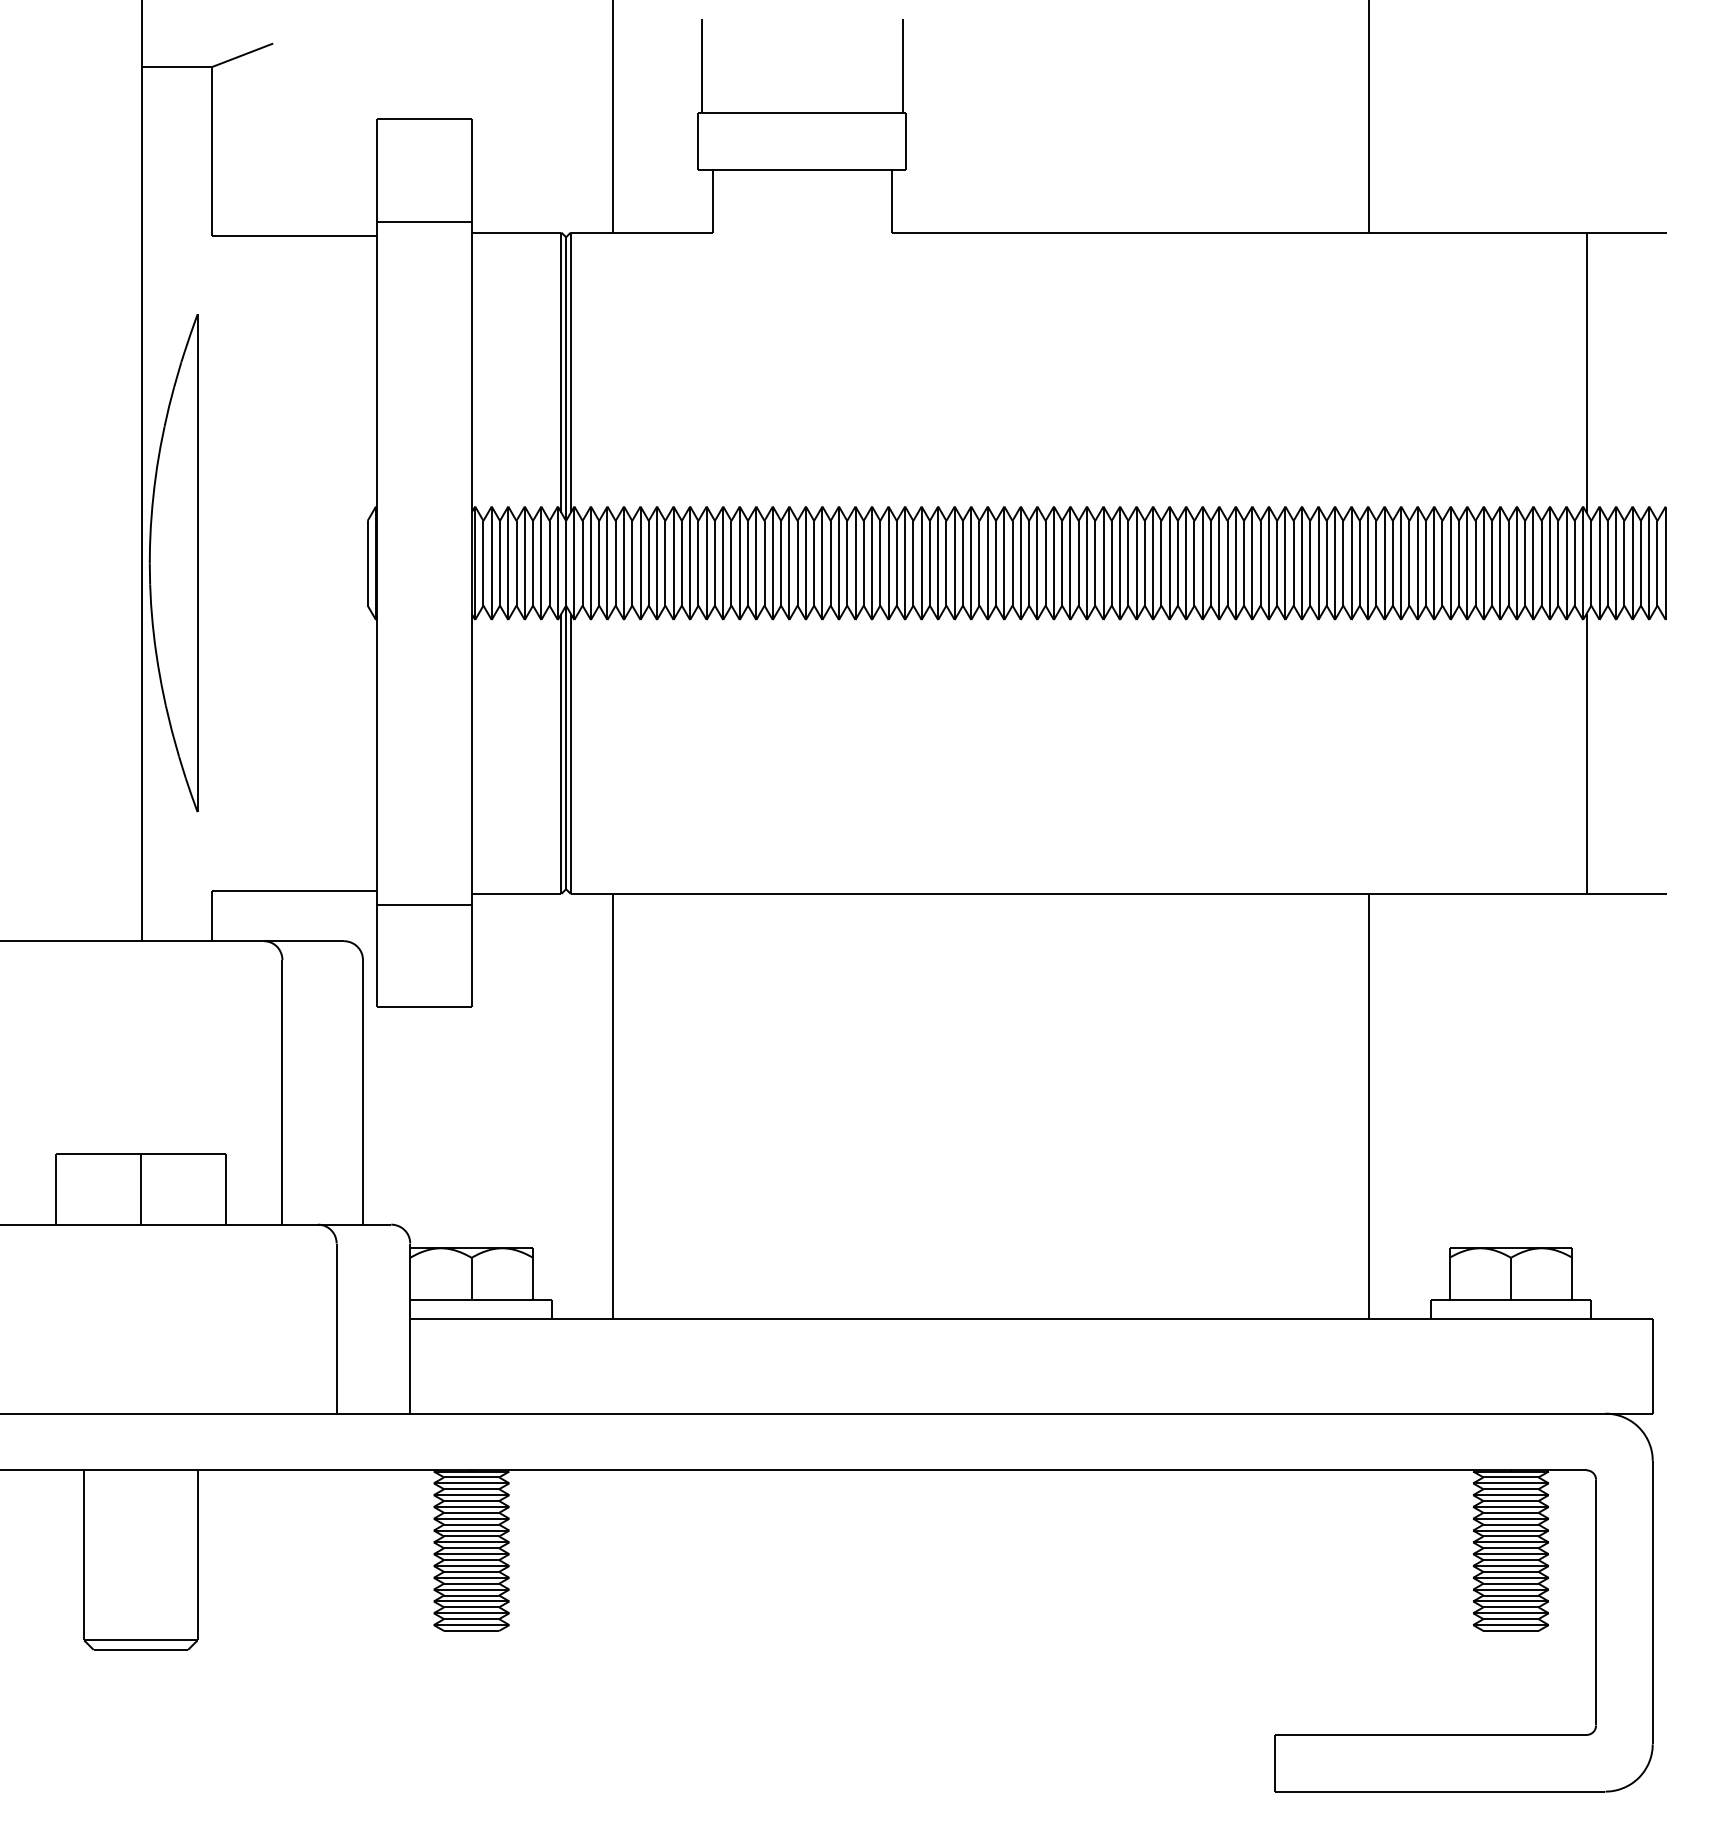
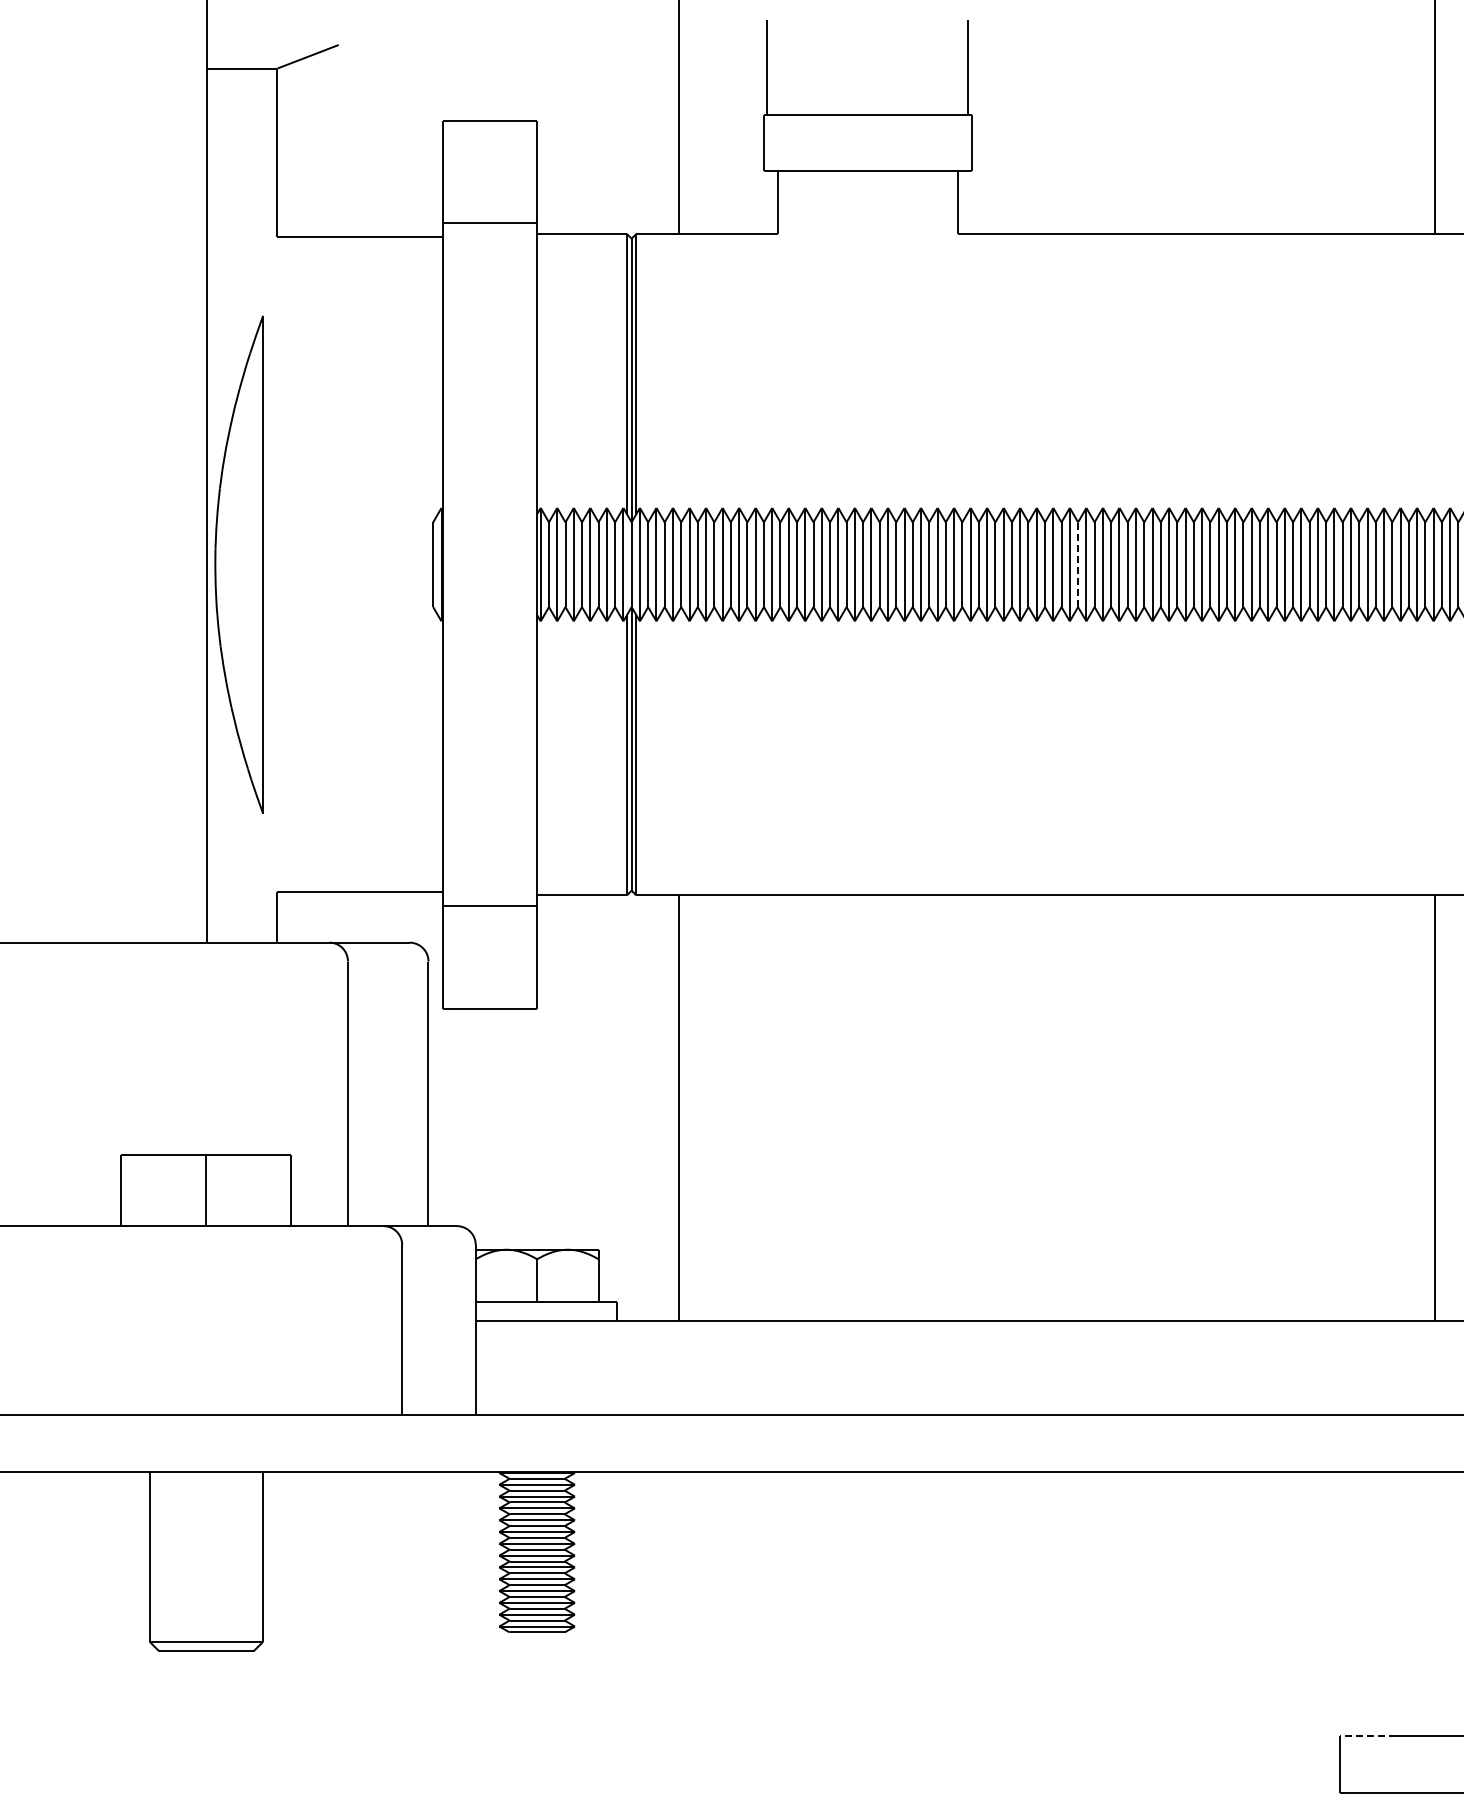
line: (1012, 562) -> (1078, 563), solid -> dashed
line: (1302, 1734) -> (1368, 1735), solid -> dashed

